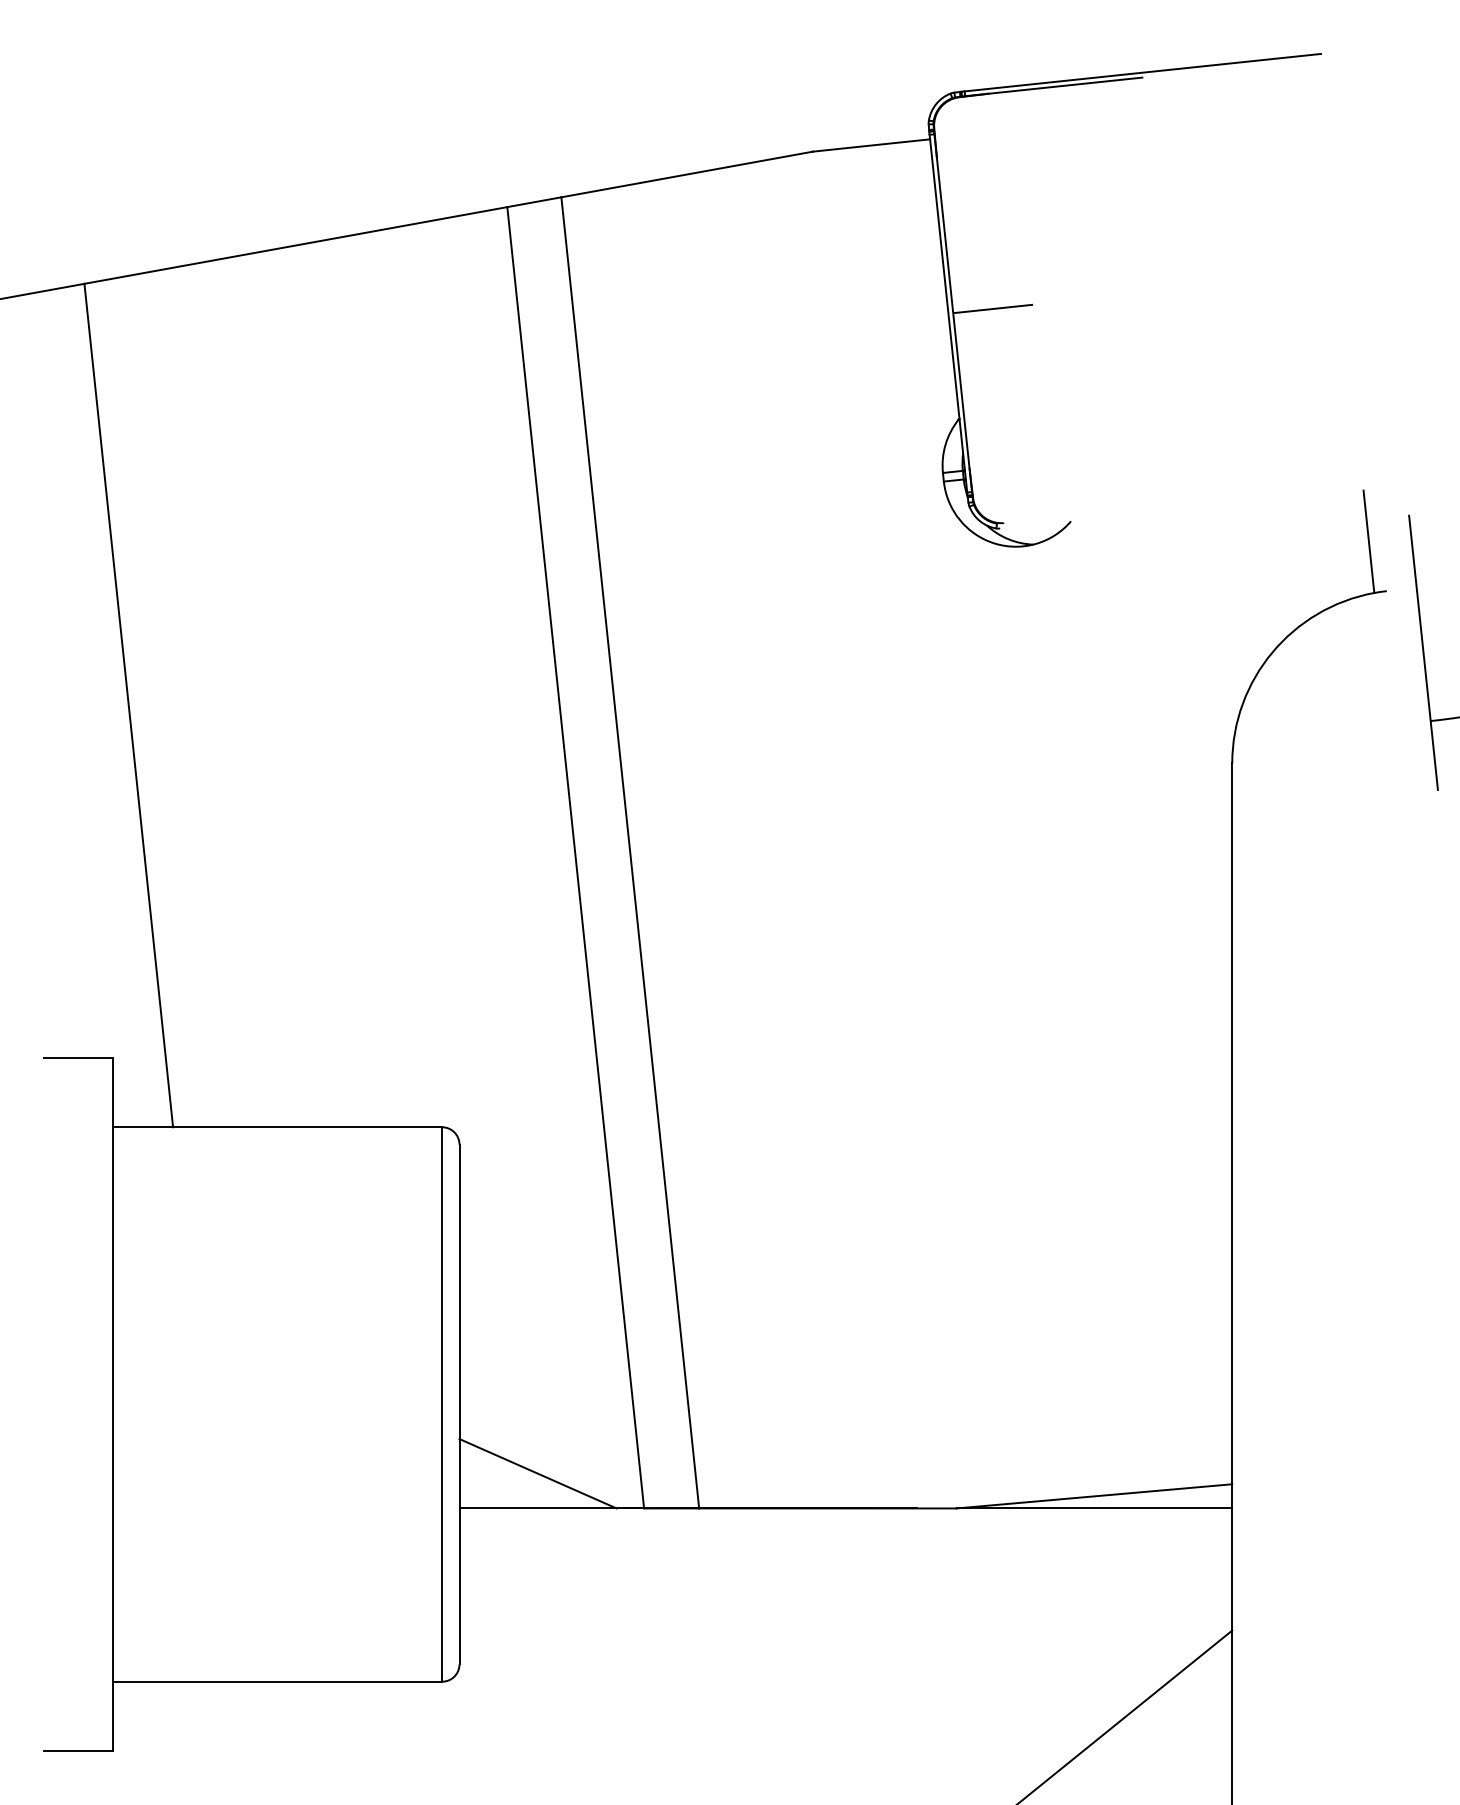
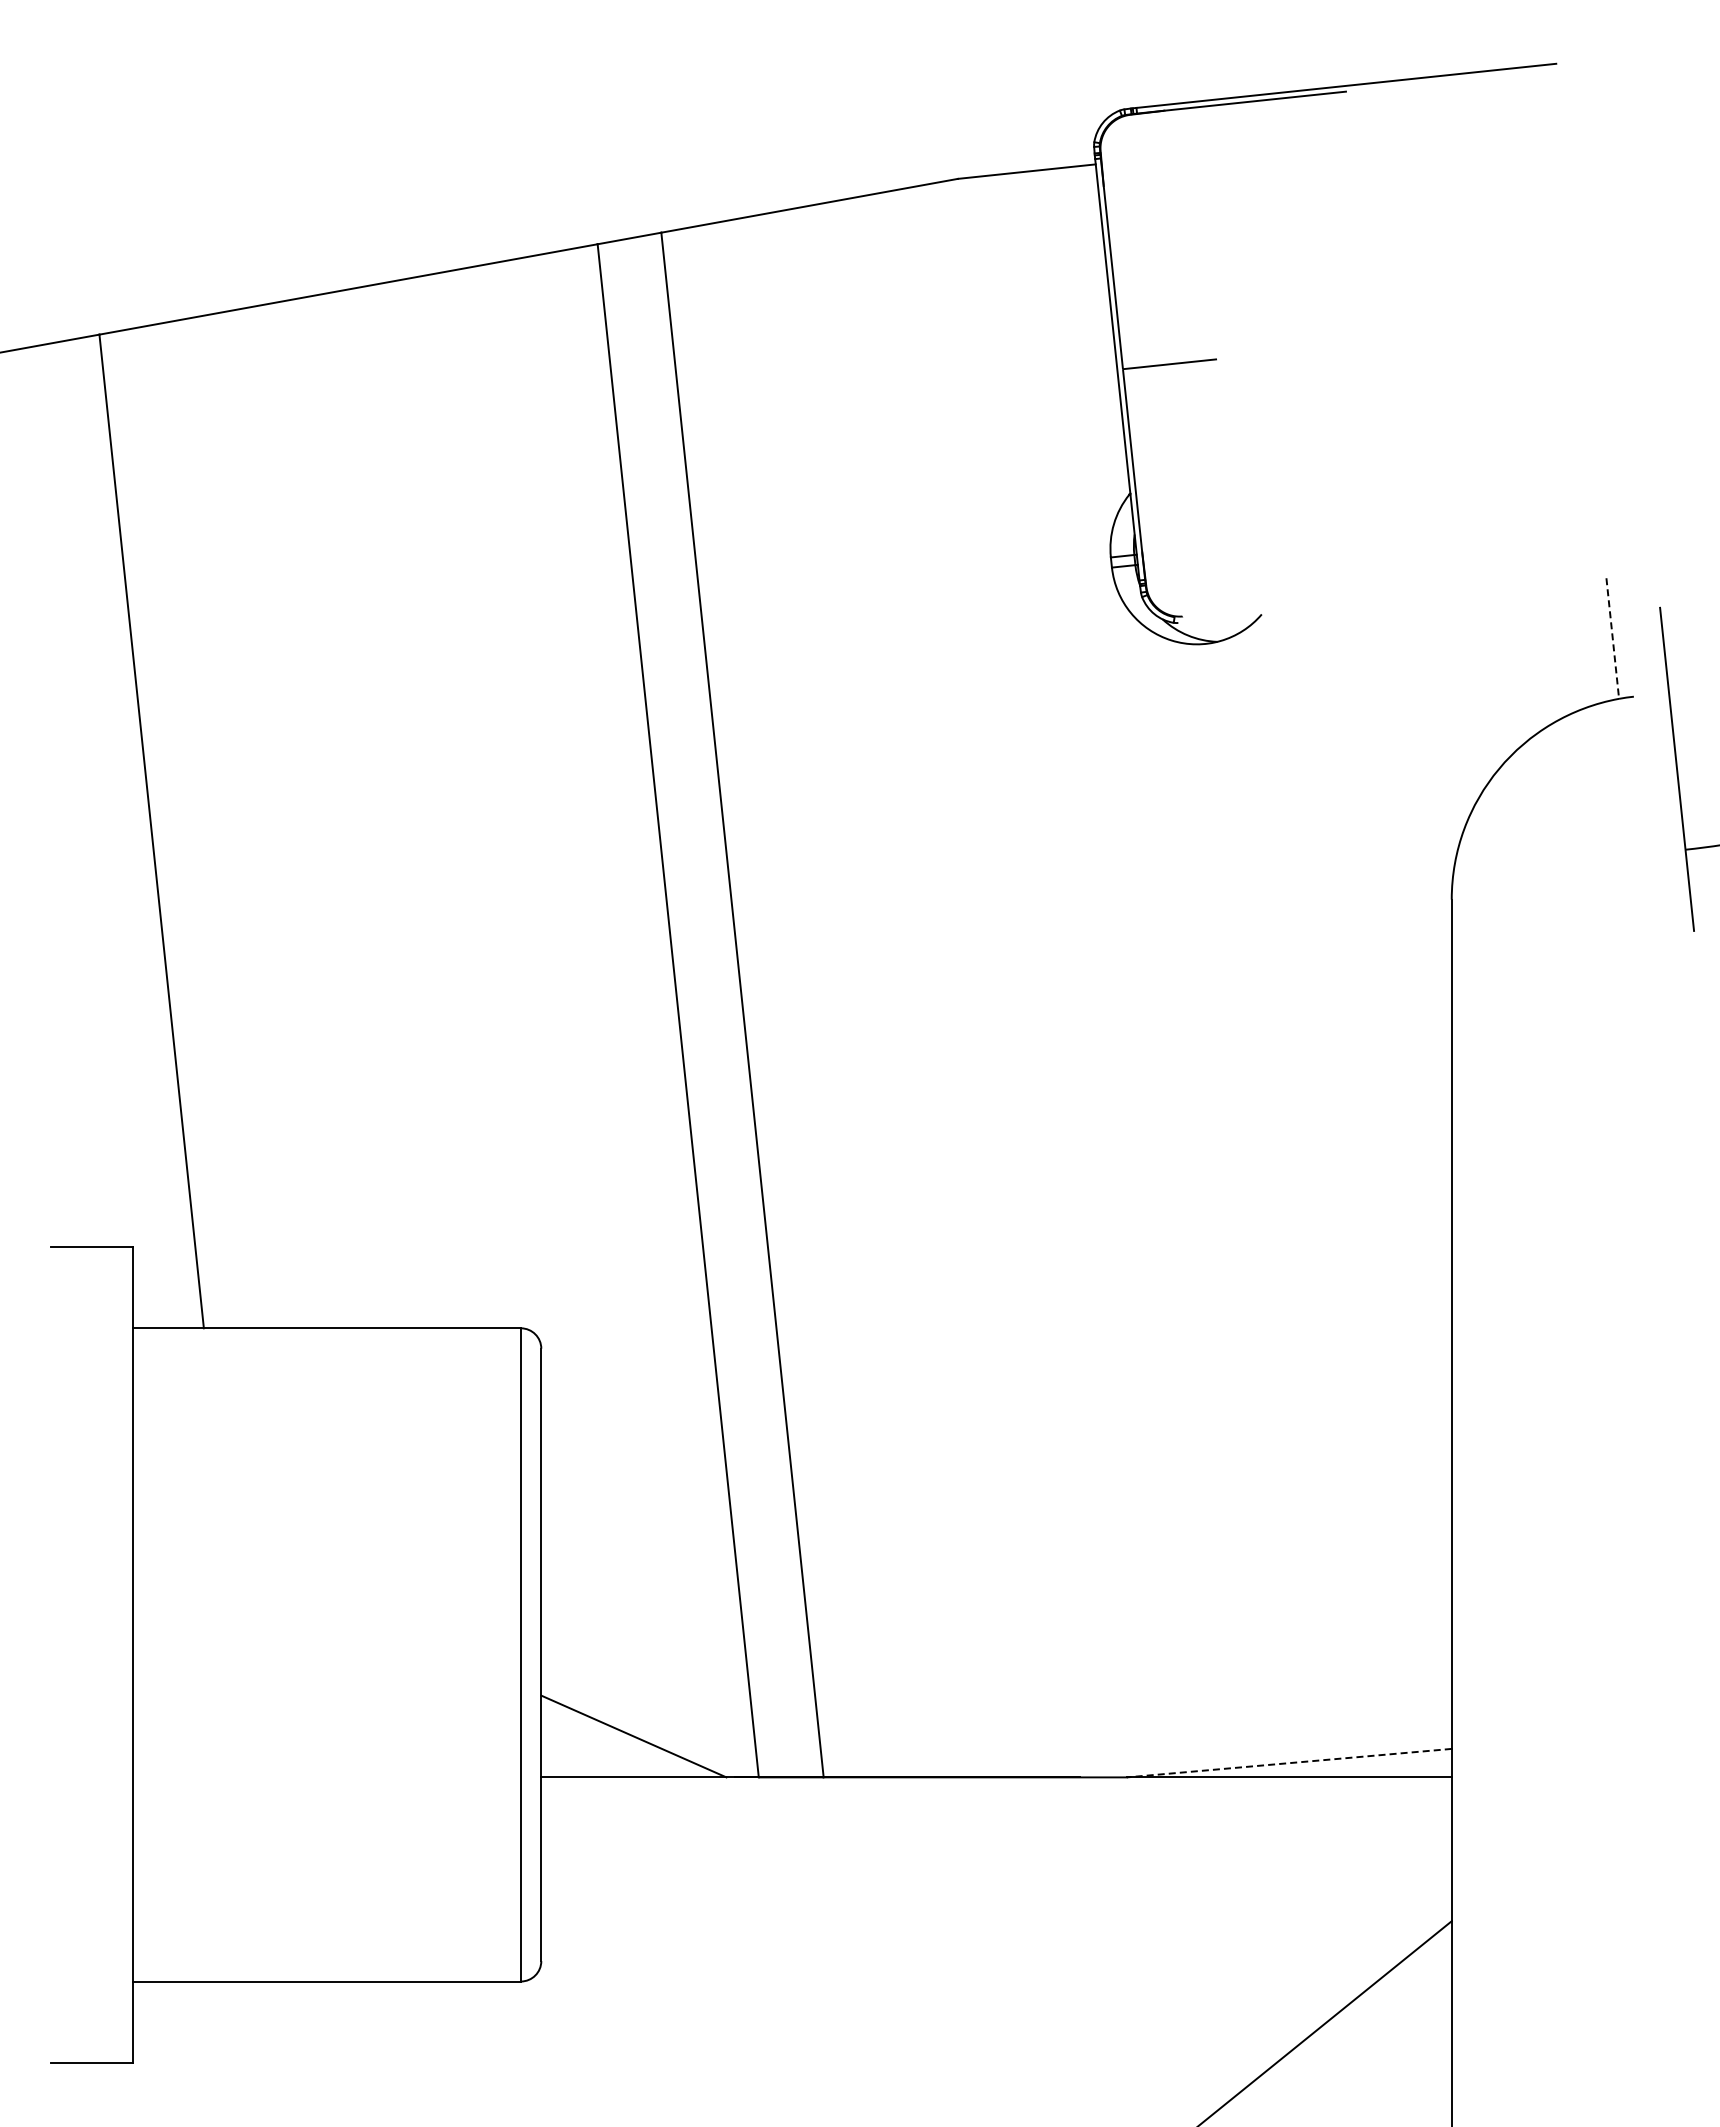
line: (1368, 541) -> (1612, 638), solid -> dashed
line: (1093, 1496) -> (1288, 1763), solid -> dashed

